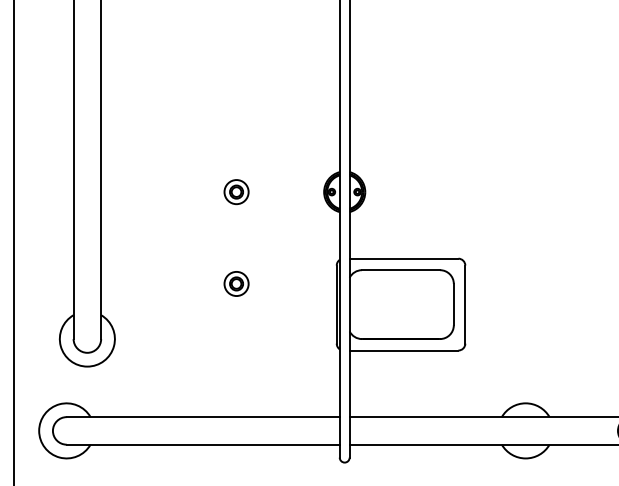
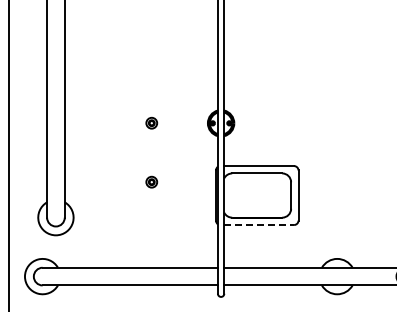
part: (236, 190) -> (151, 122), size x0.7
part: (236, 282) -> (151, 181), size x0.7
line: (404, 351) -> (259, 225), solid -> dashed

